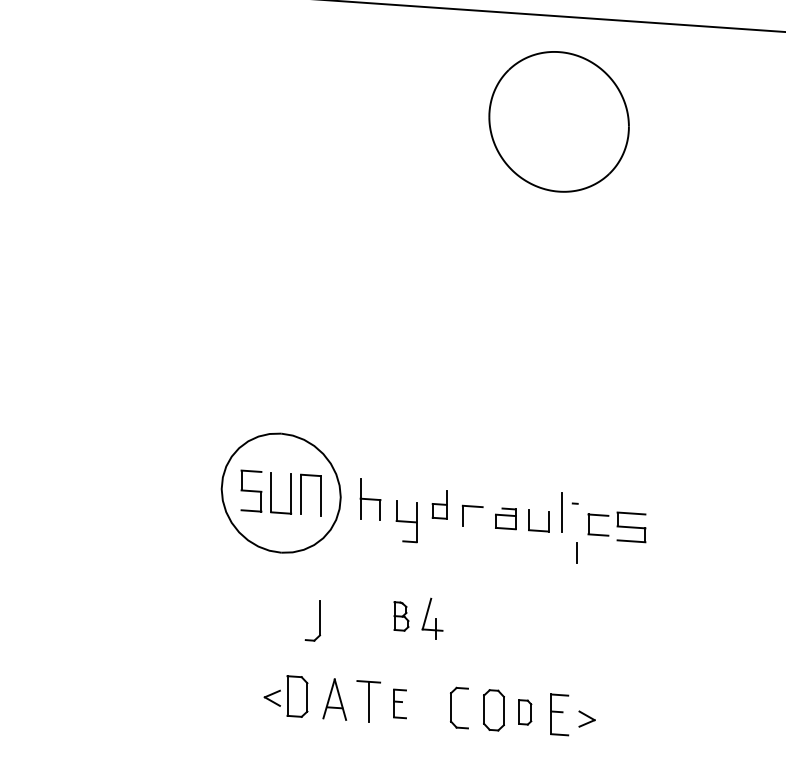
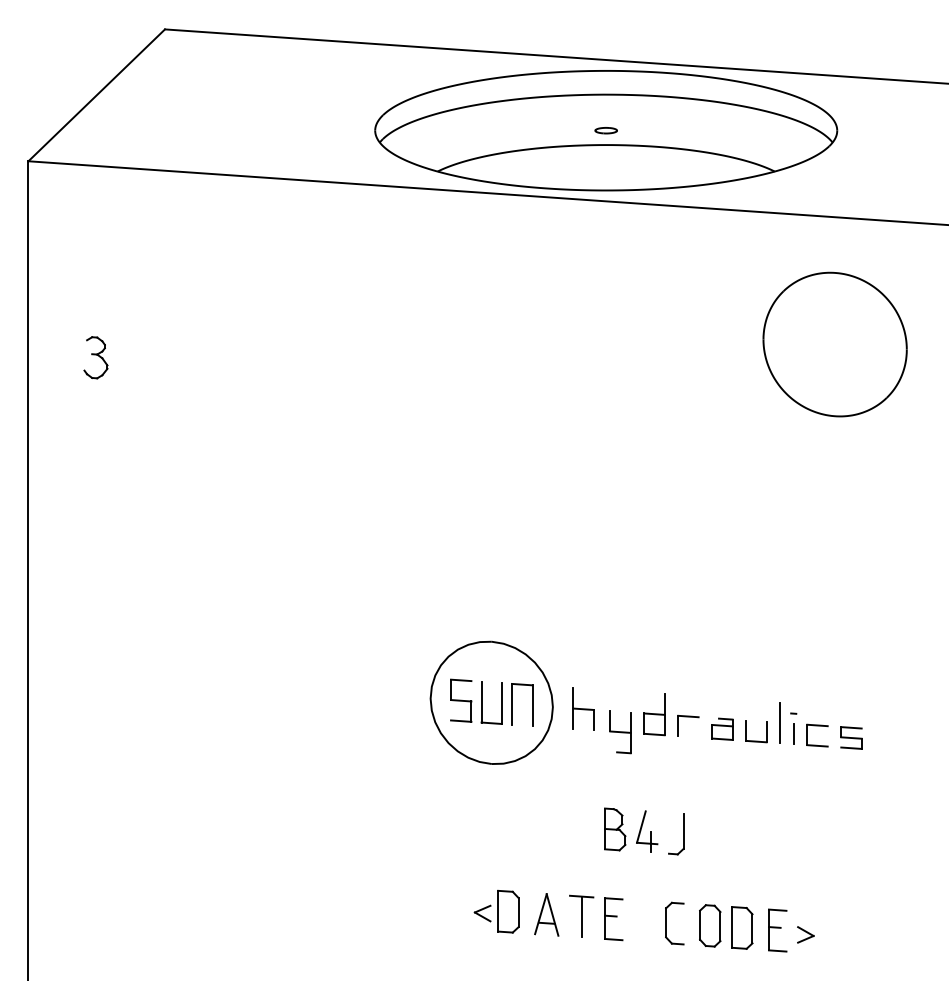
part: (558, 121) -> (834, 344), moved
part: (439, 504) -> (654, 714), size x1.43
part: (631, 526) -> (851, 737), size x0.71
line: (577, 552) -> (793, 733), moved
part: (401, 616) -> (615, 829), size x1.43
part: (319, 621) -> (683, 834), moved
part: (399, 704) -> (613, 919), size x1.43
part: (525, 711) -> (742, 927), size x1.67

